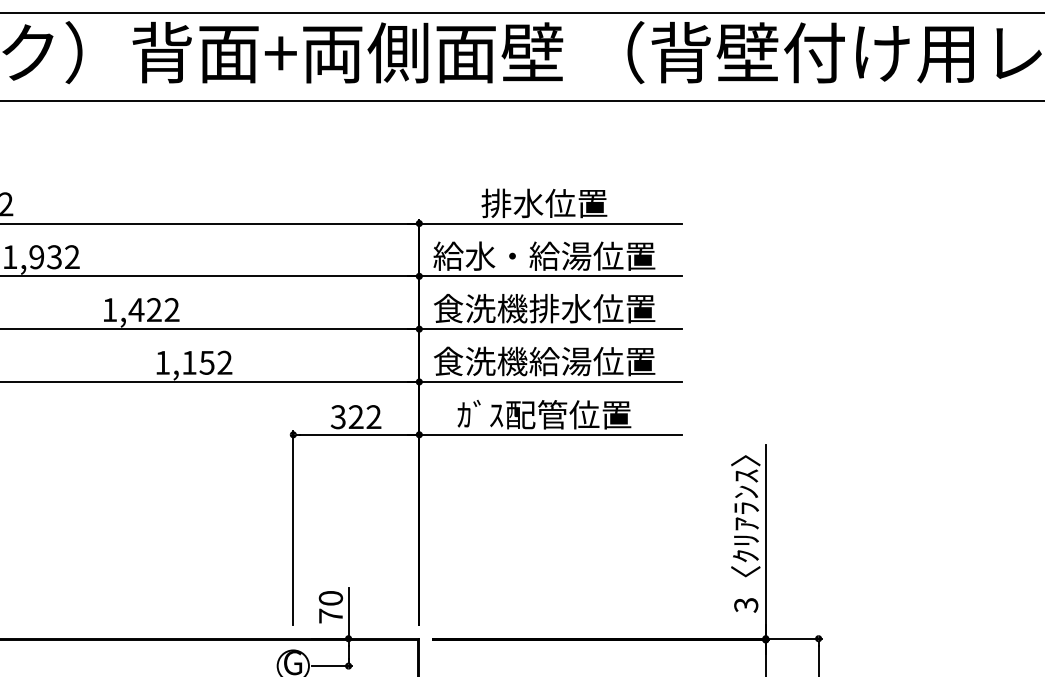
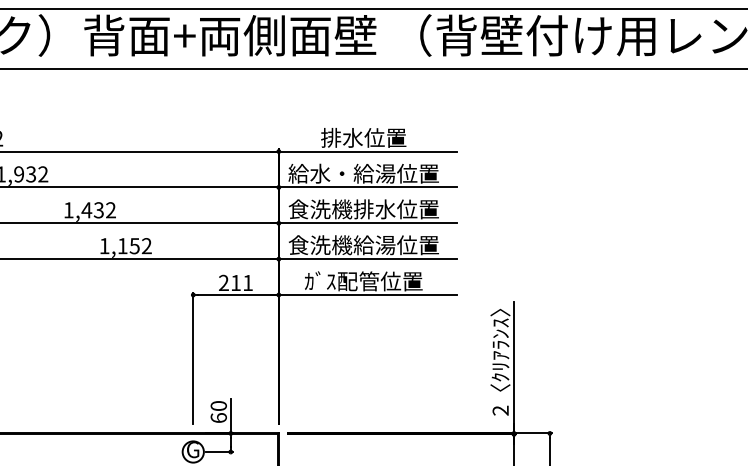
text: (153, 310) -> (98, 210), 1,422 -> 1,432
text: (355, 416) -> (235, 282), 322 -> 211
text: (745, 604) -> (500, 410), 3 -> 2
text: (330, 615) -> (218, 417), 70 -> 60

